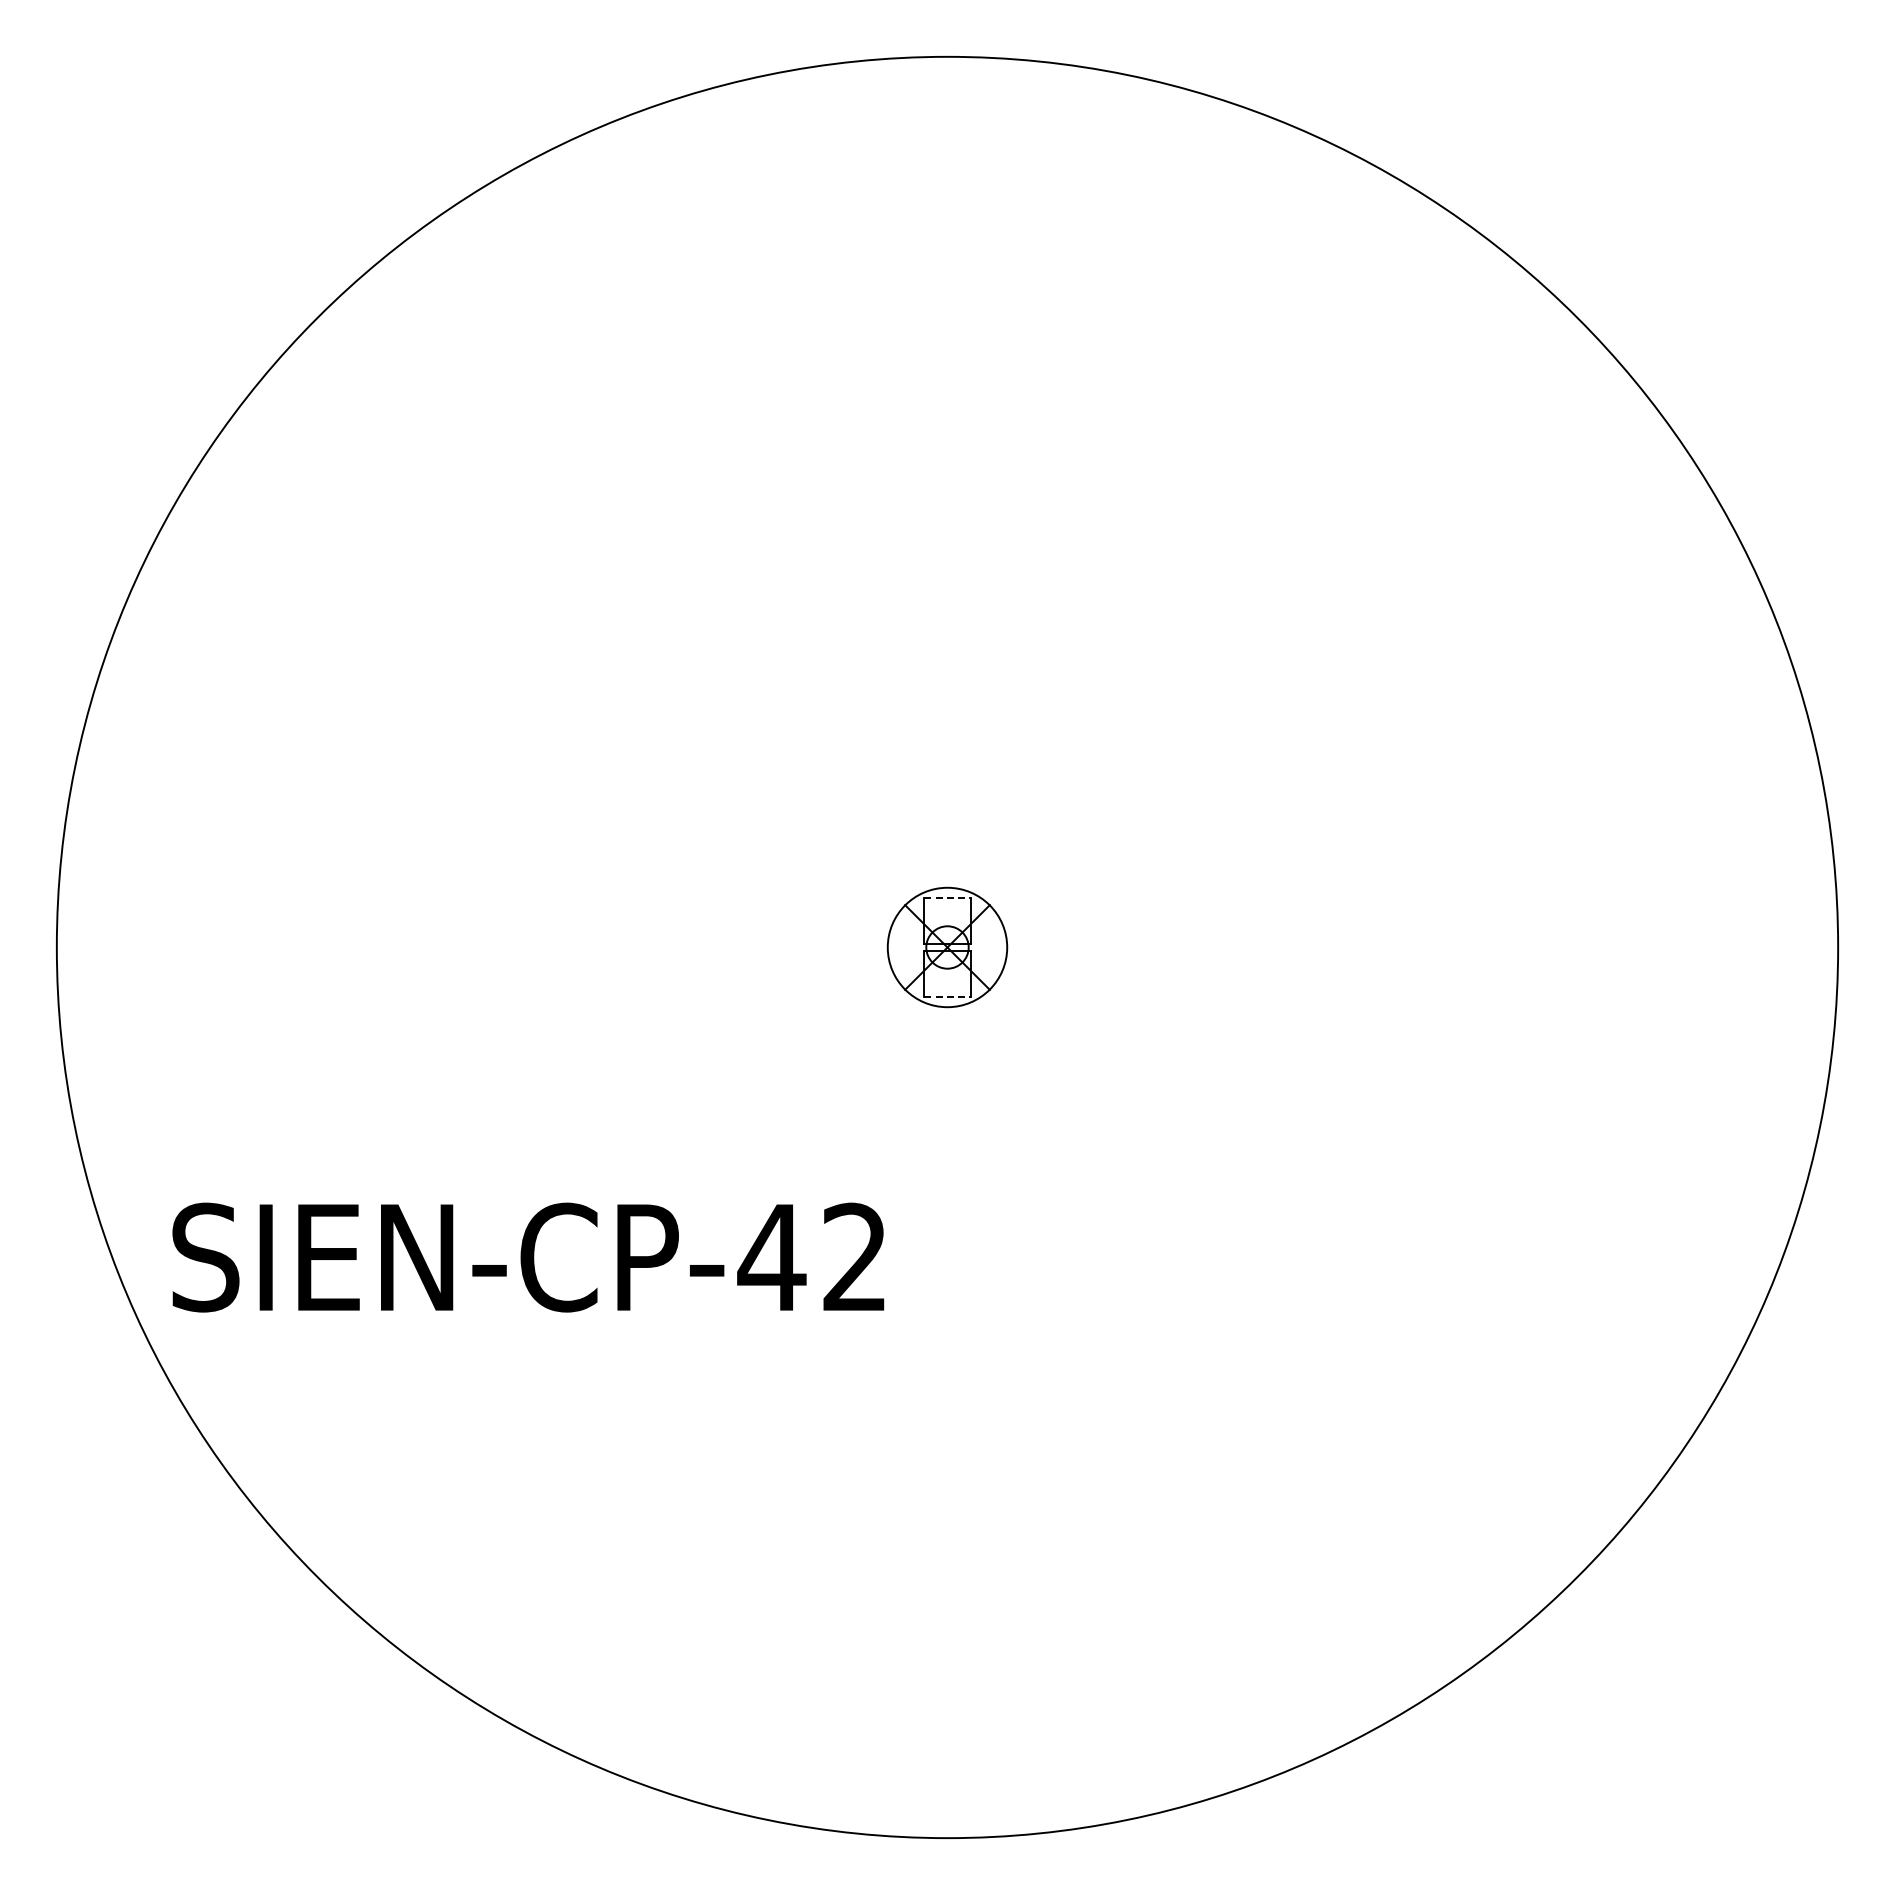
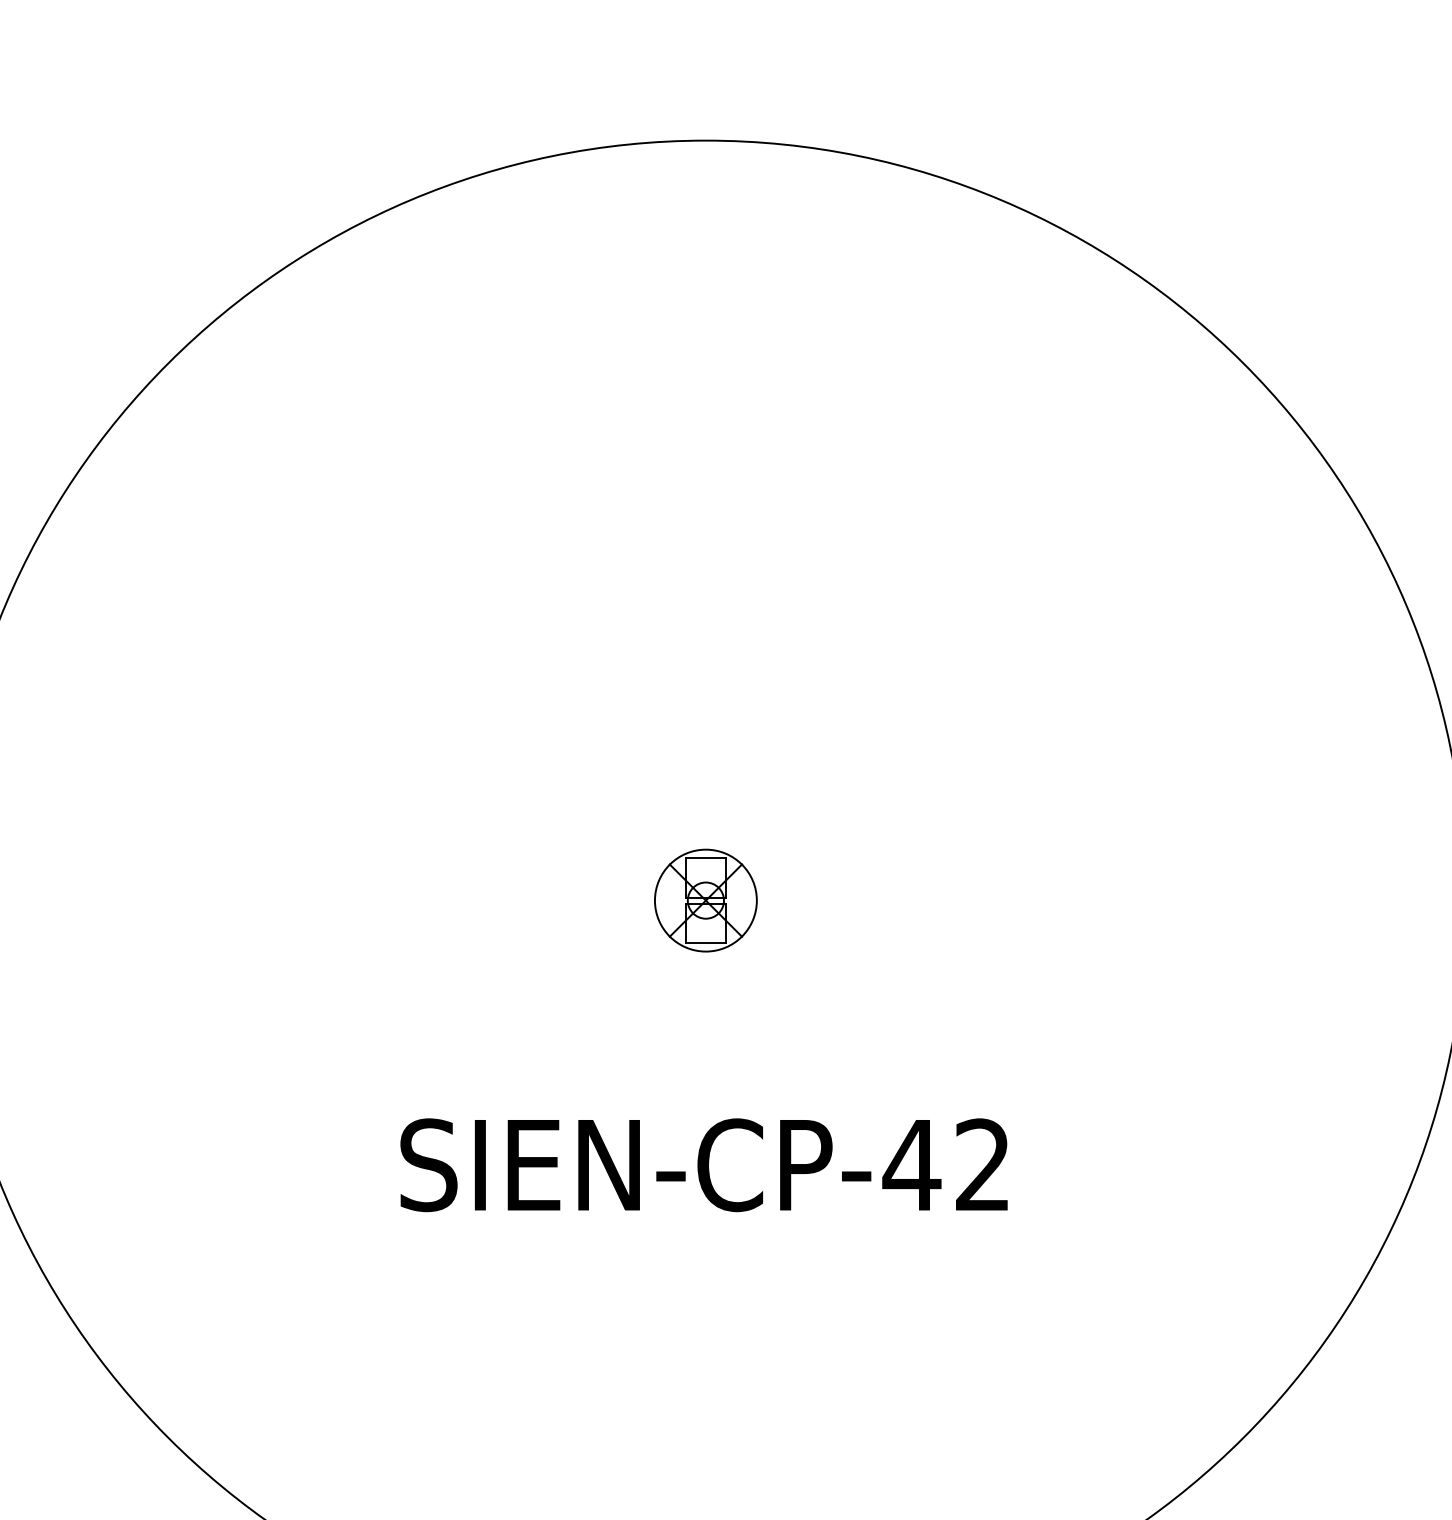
line: (948, 897) -> (706, 857), dashed -> solid
line: (948, 997) -> (706, 943), dashed -> solid
text: (528, 1257) -> (704, 1165), moved

